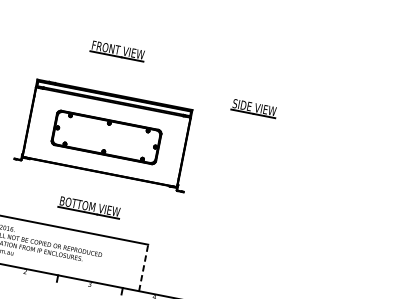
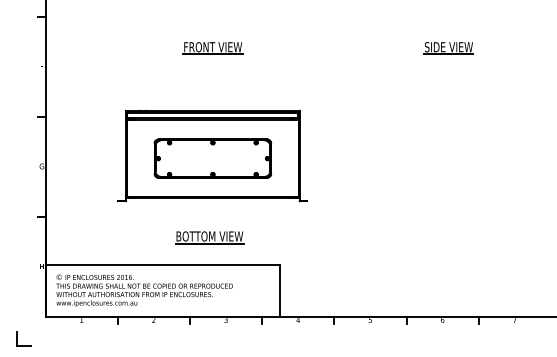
part: (117, 51) -> (212, 48), moved
part: (254, 108) -> (448, 48), moved
line: (143, 268) -> (280, 291), dashed -> solid

